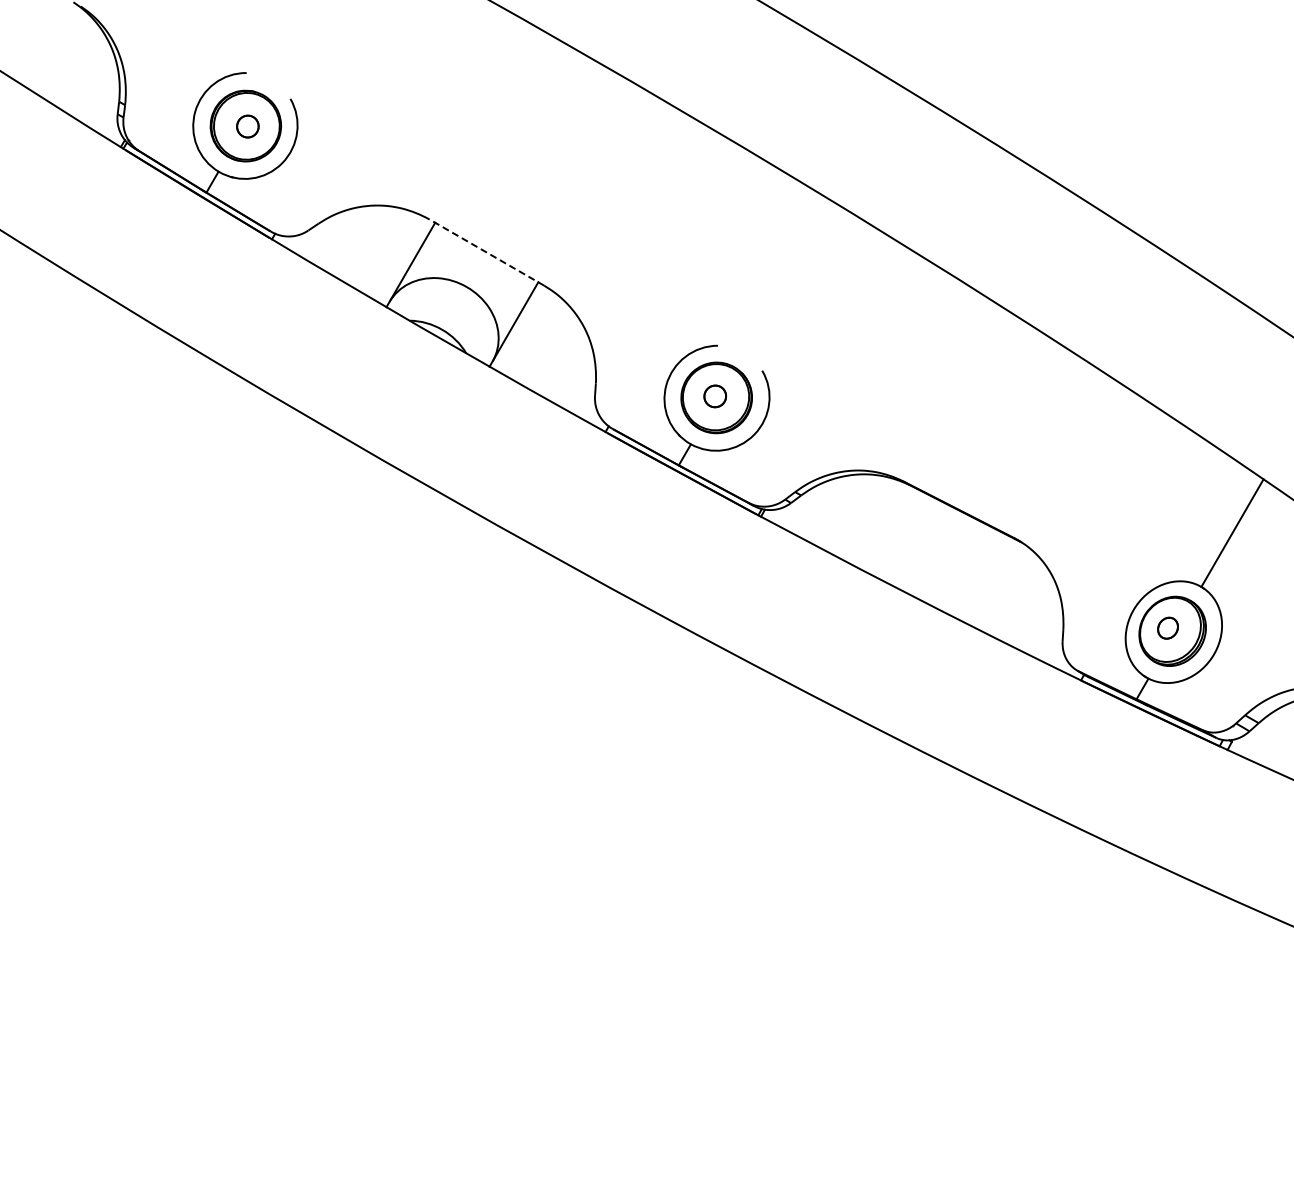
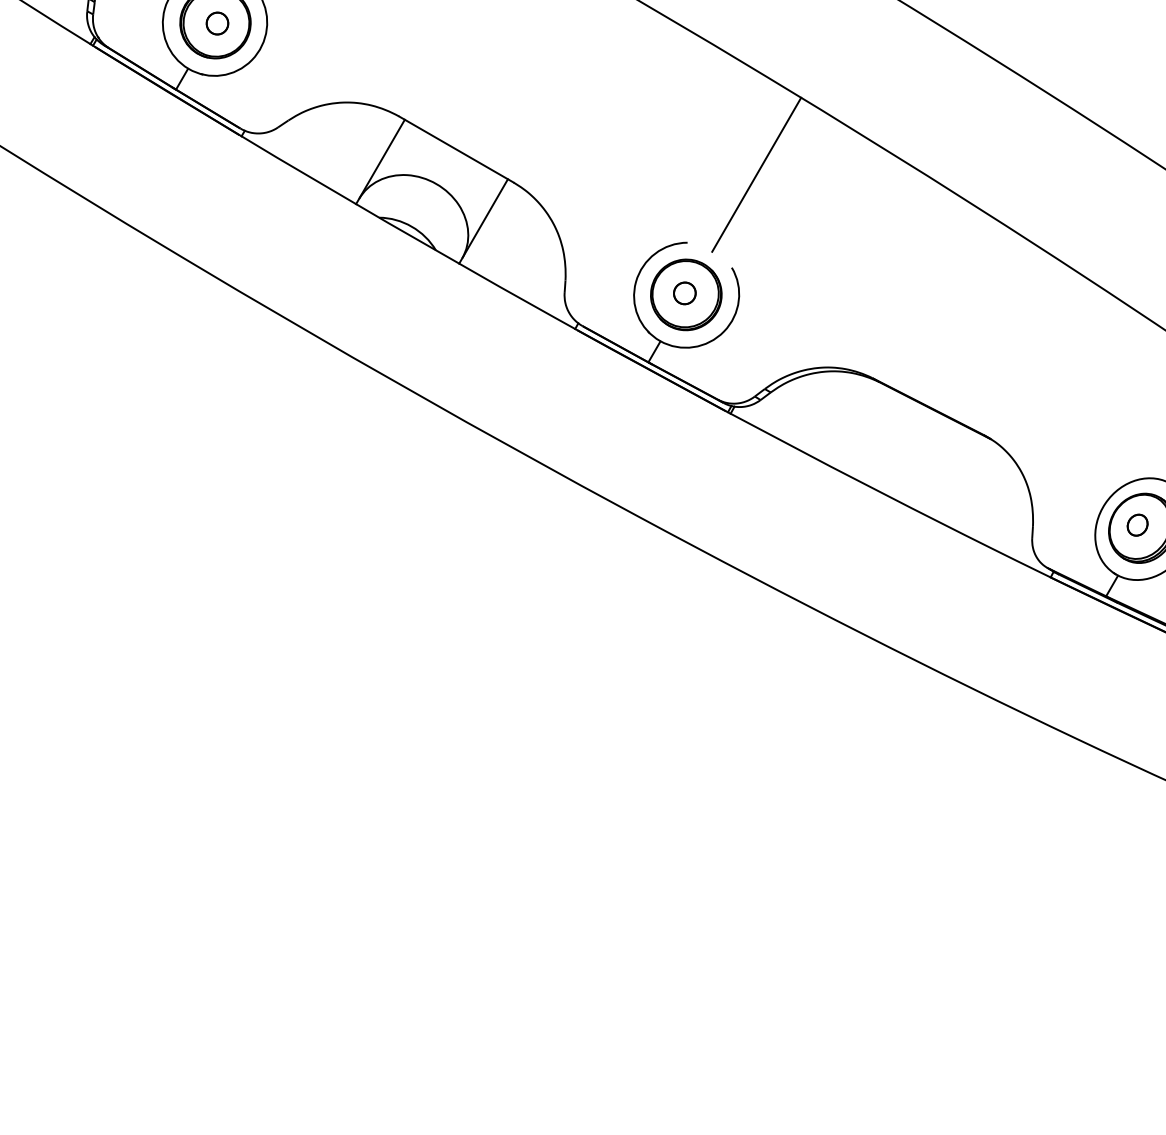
line: (486, 252) -> (456, 149), dashed -> solid
line: (786, 277) -> (756, 174), added

